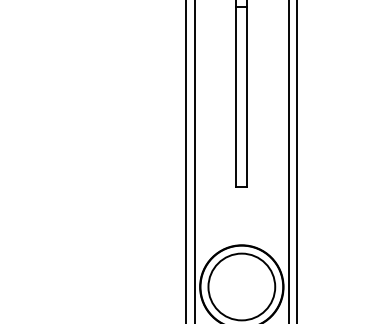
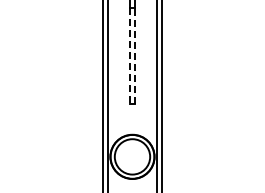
line: (236, 97) -> (129, 56), solid -> dashed
line: (247, 97) -> (135, 56), solid -> dashed

